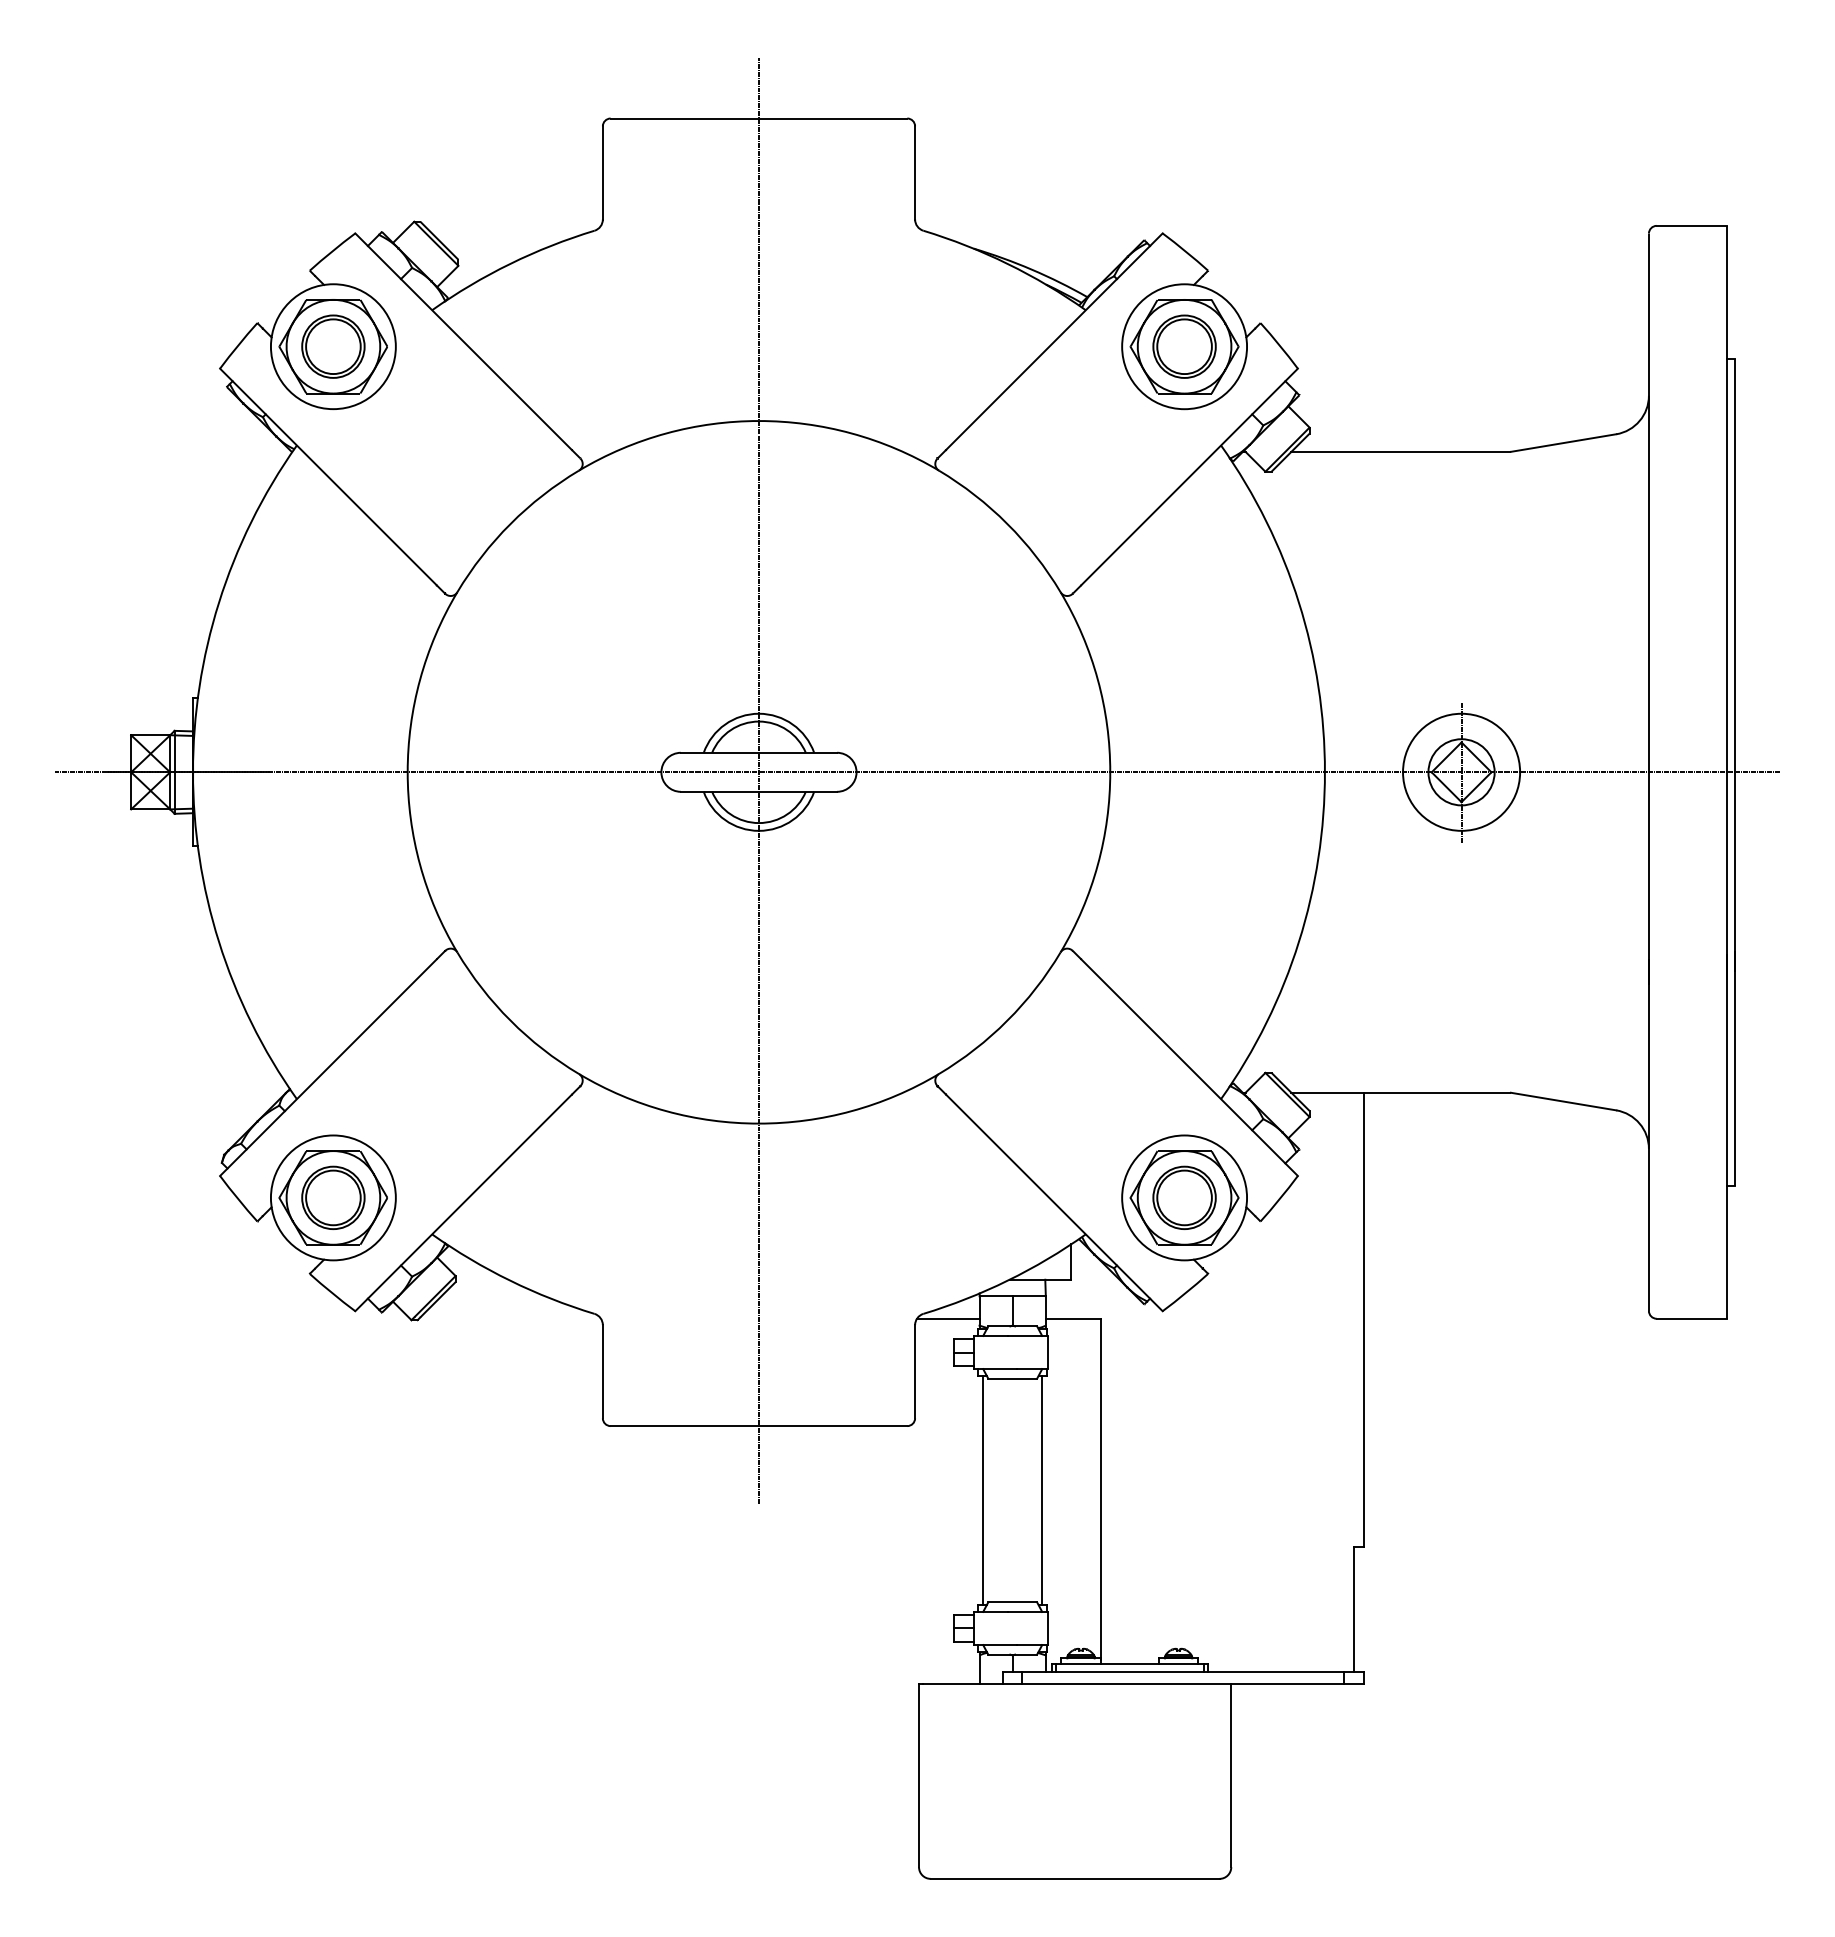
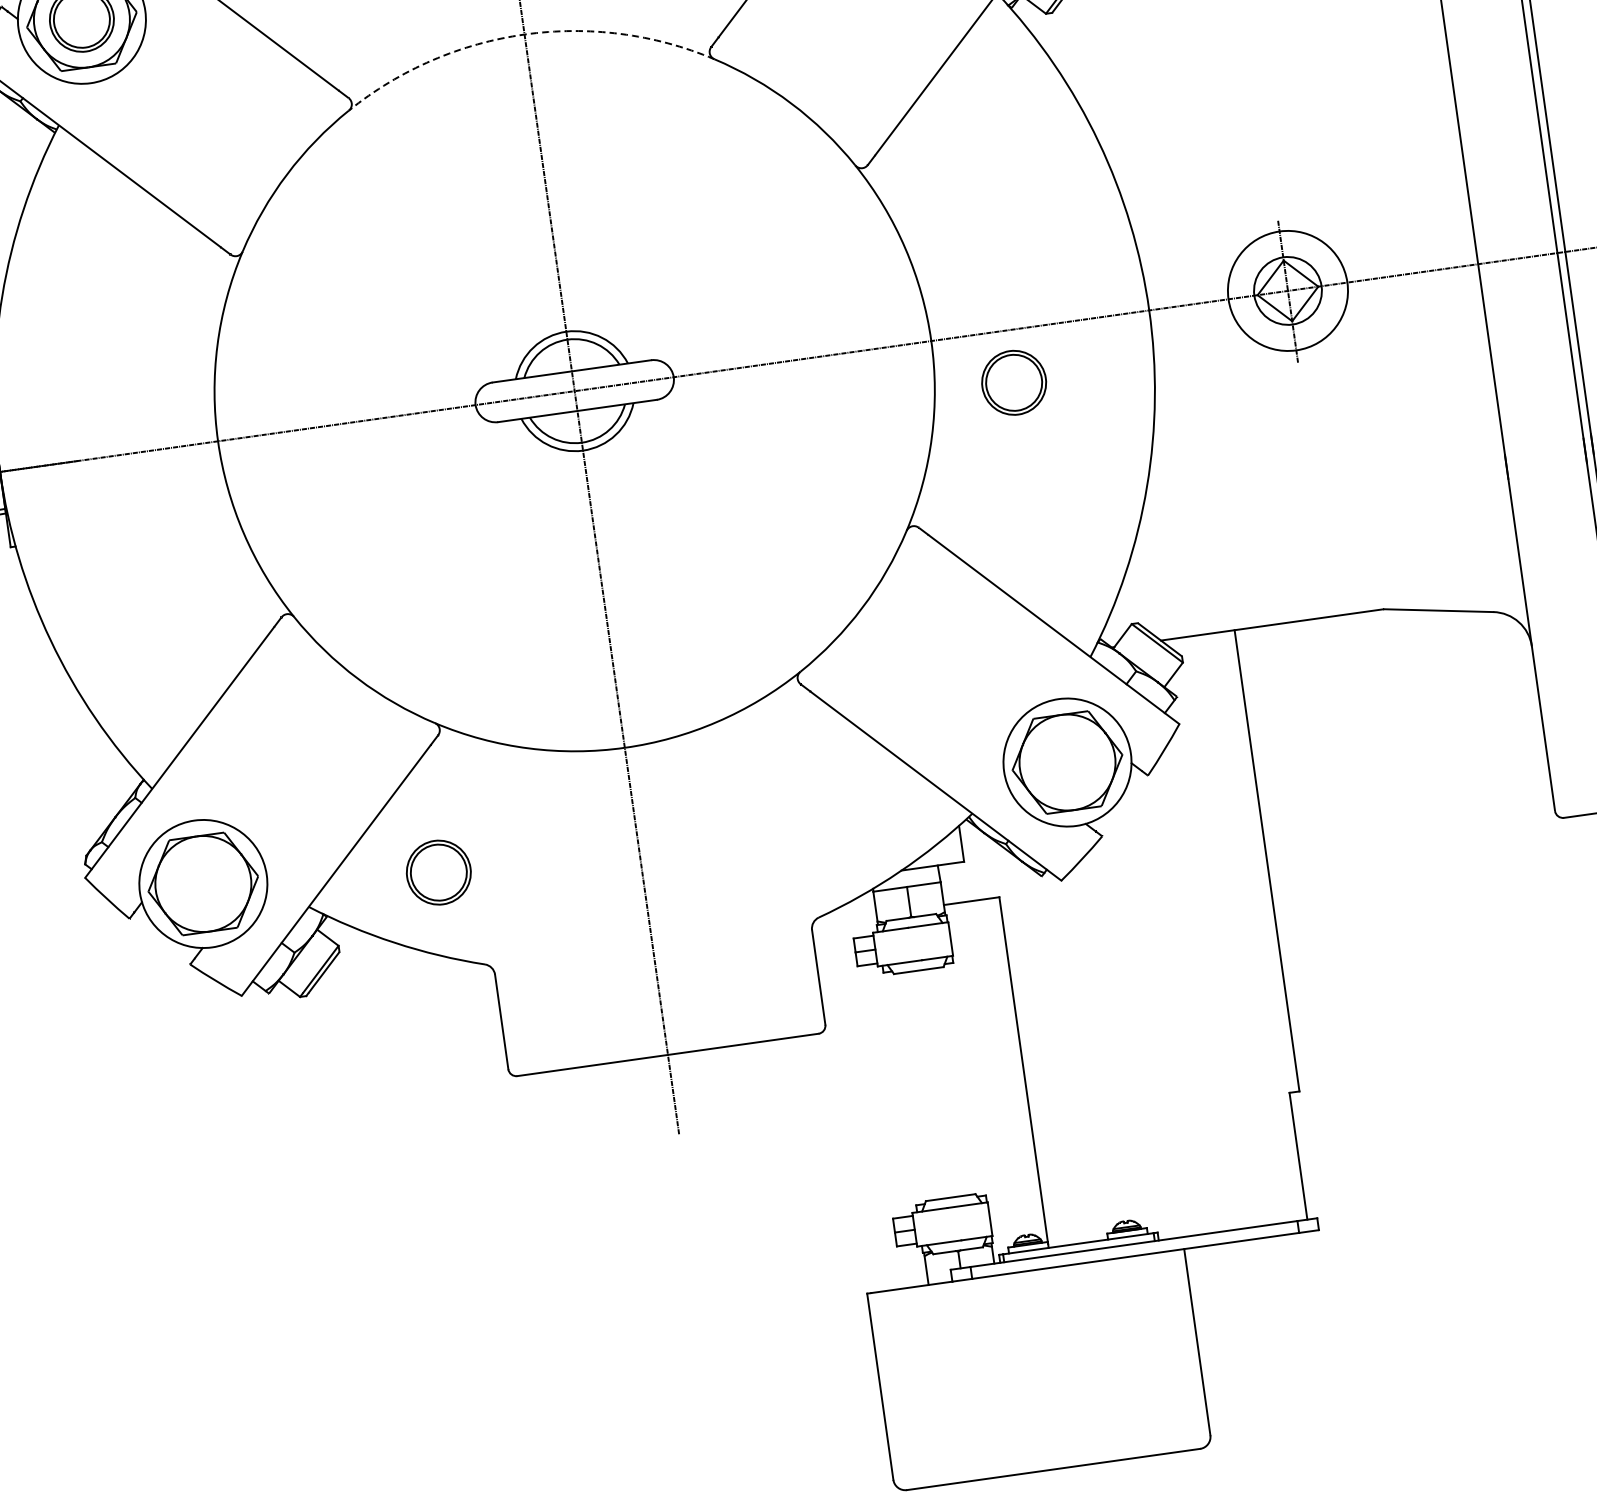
arc: (758, 421) -> (524, 35), solid -> dashed
part: (333, 1197) -> (438, 872), moved
part: (1184, 1197) -> (1013, 382), moved
line: (947, 1318) -> (844, 918), removed
line: (983, 1490) -> (905, 1088), removed
line: (1041, 1490) -> (963, 1079), removed

